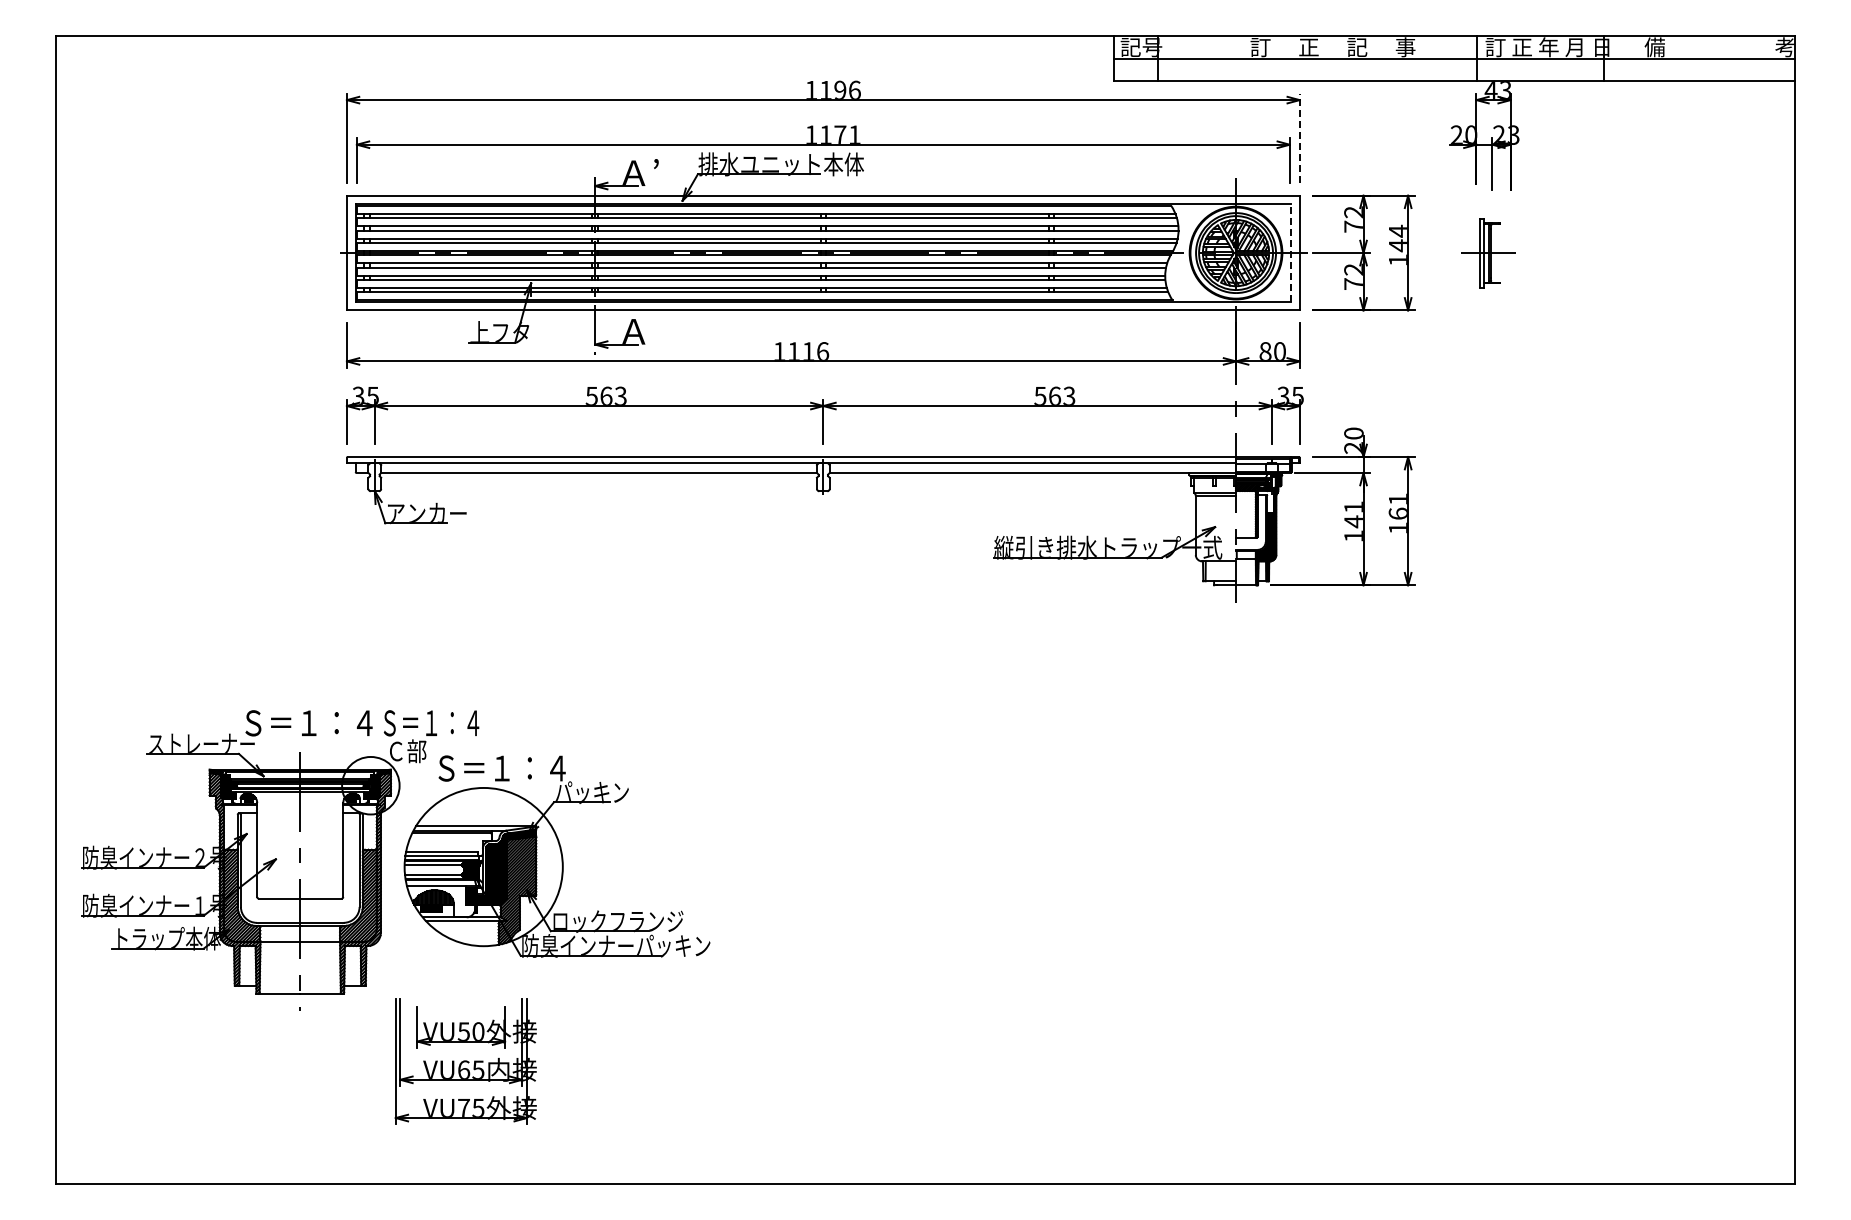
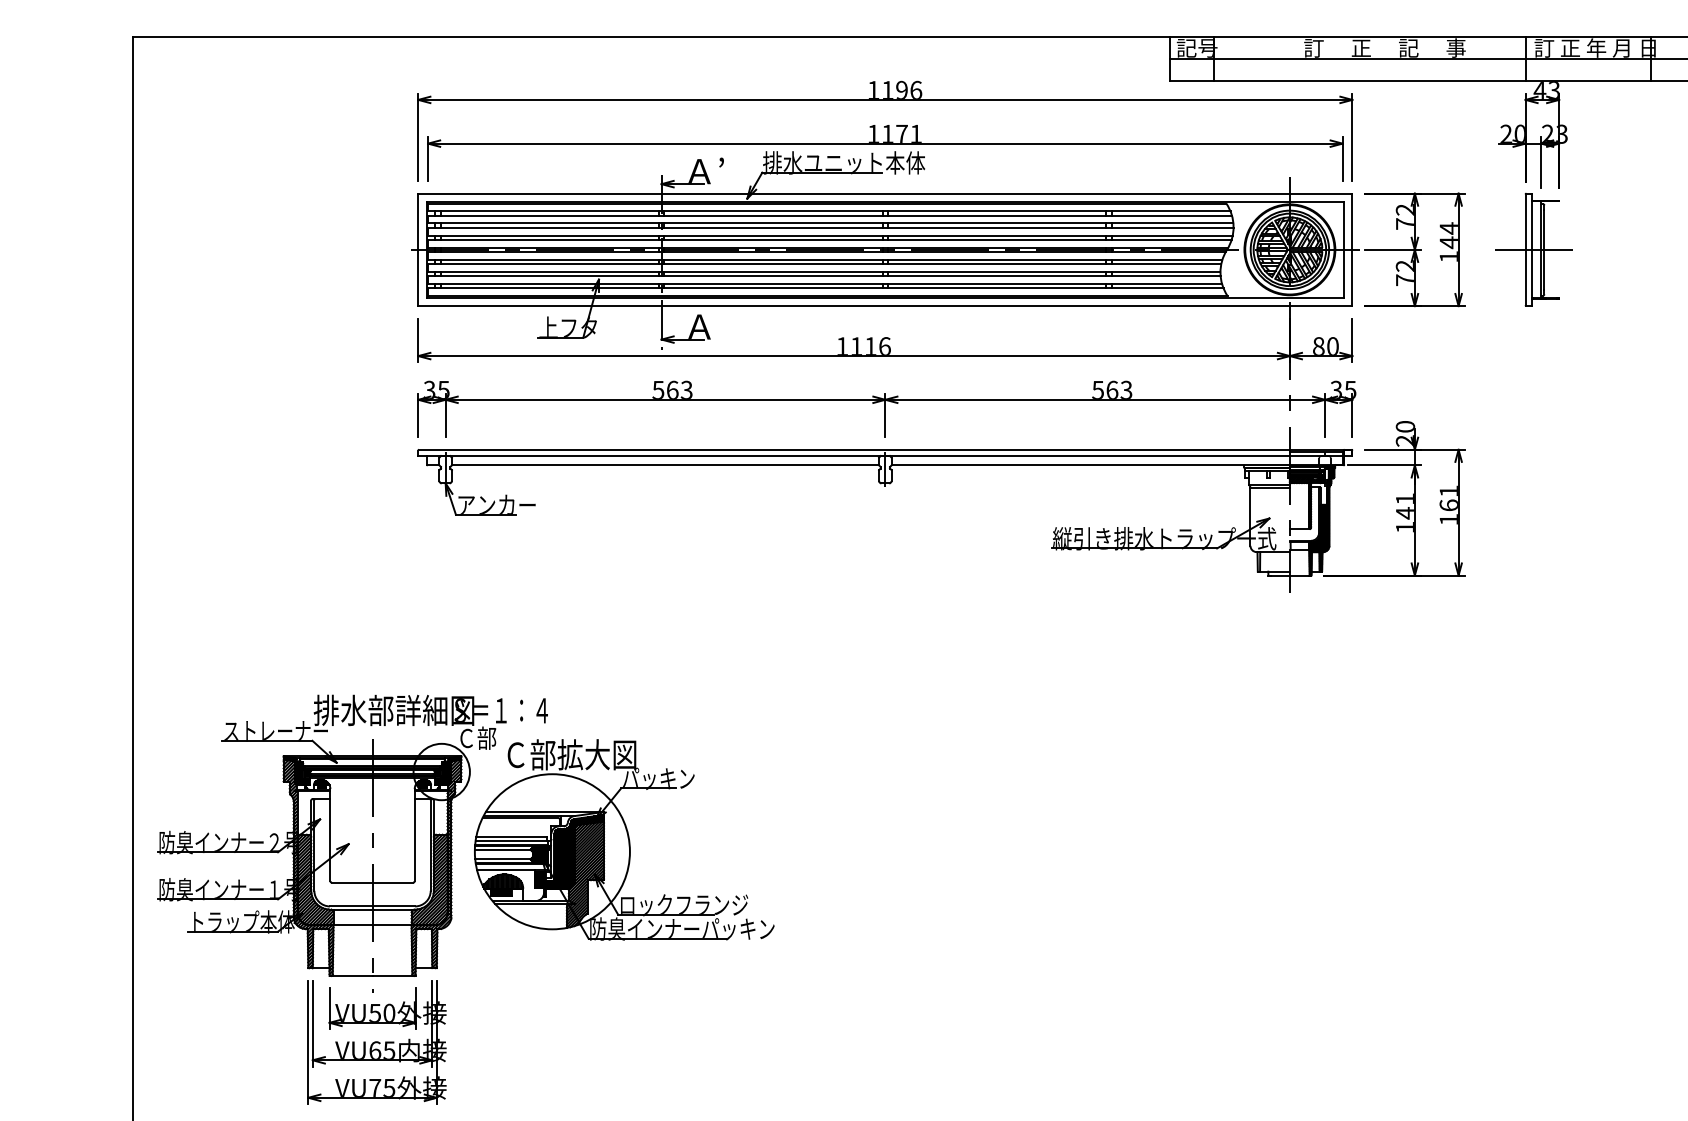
line: (1299, 138) -> (1352, 137), dashed -> solid
line: (1291, 253) -> (1344, 250), dashed -> solid
part: (1484, 253) -> (1533, 250), size x1.67
text: (321, 722) -> (393, 710), Ｓ＝１：４ -> 排水部詳細図
text: (503, 768) -> (571, 755), Ｓ＝１：４ -> Ｃ部拡大図
part: (465, 1061) -> (376, 1042), moved

